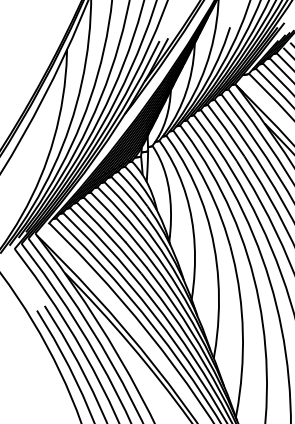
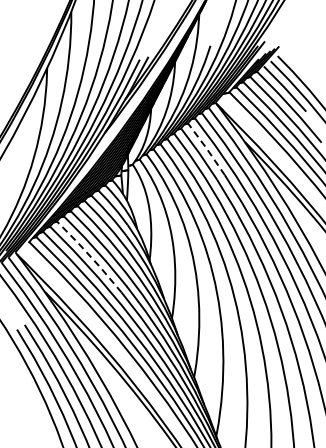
line: (226, 129) -> (206, 148), solid -> dashed
line: (109, 237) -> (89, 256), solid -> dashed

